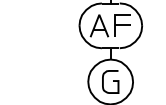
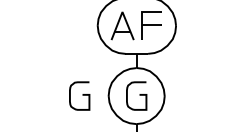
curve: (67, 81) -> (82, 95), added

